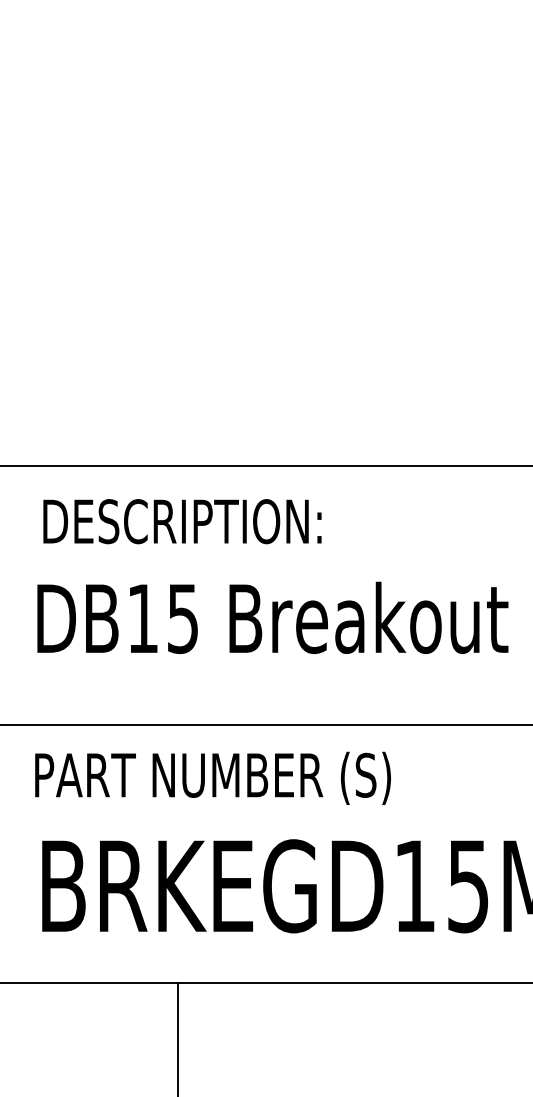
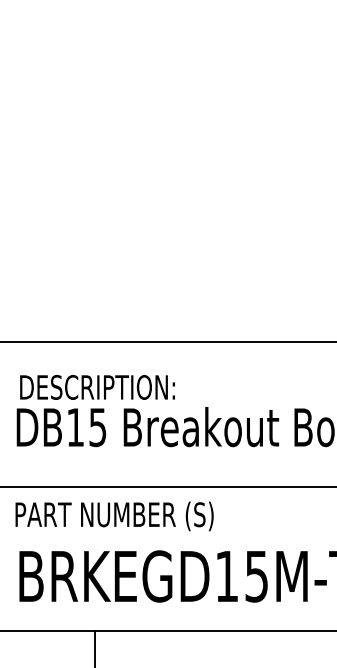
text: (182, 521) -> (97, 387), moved

